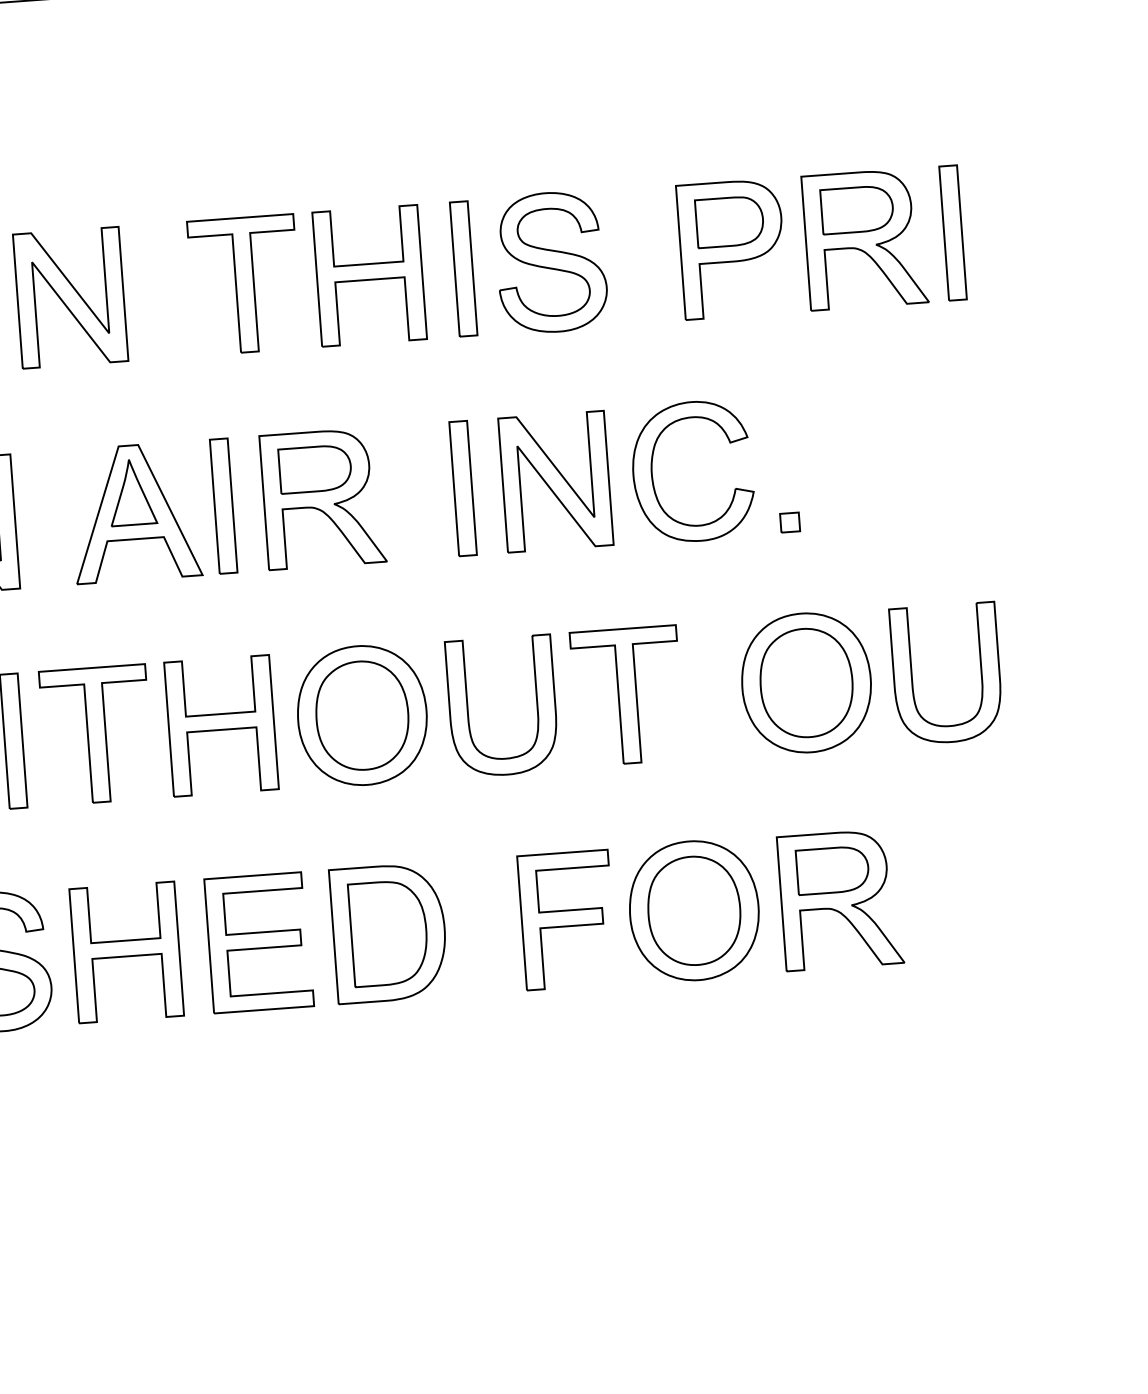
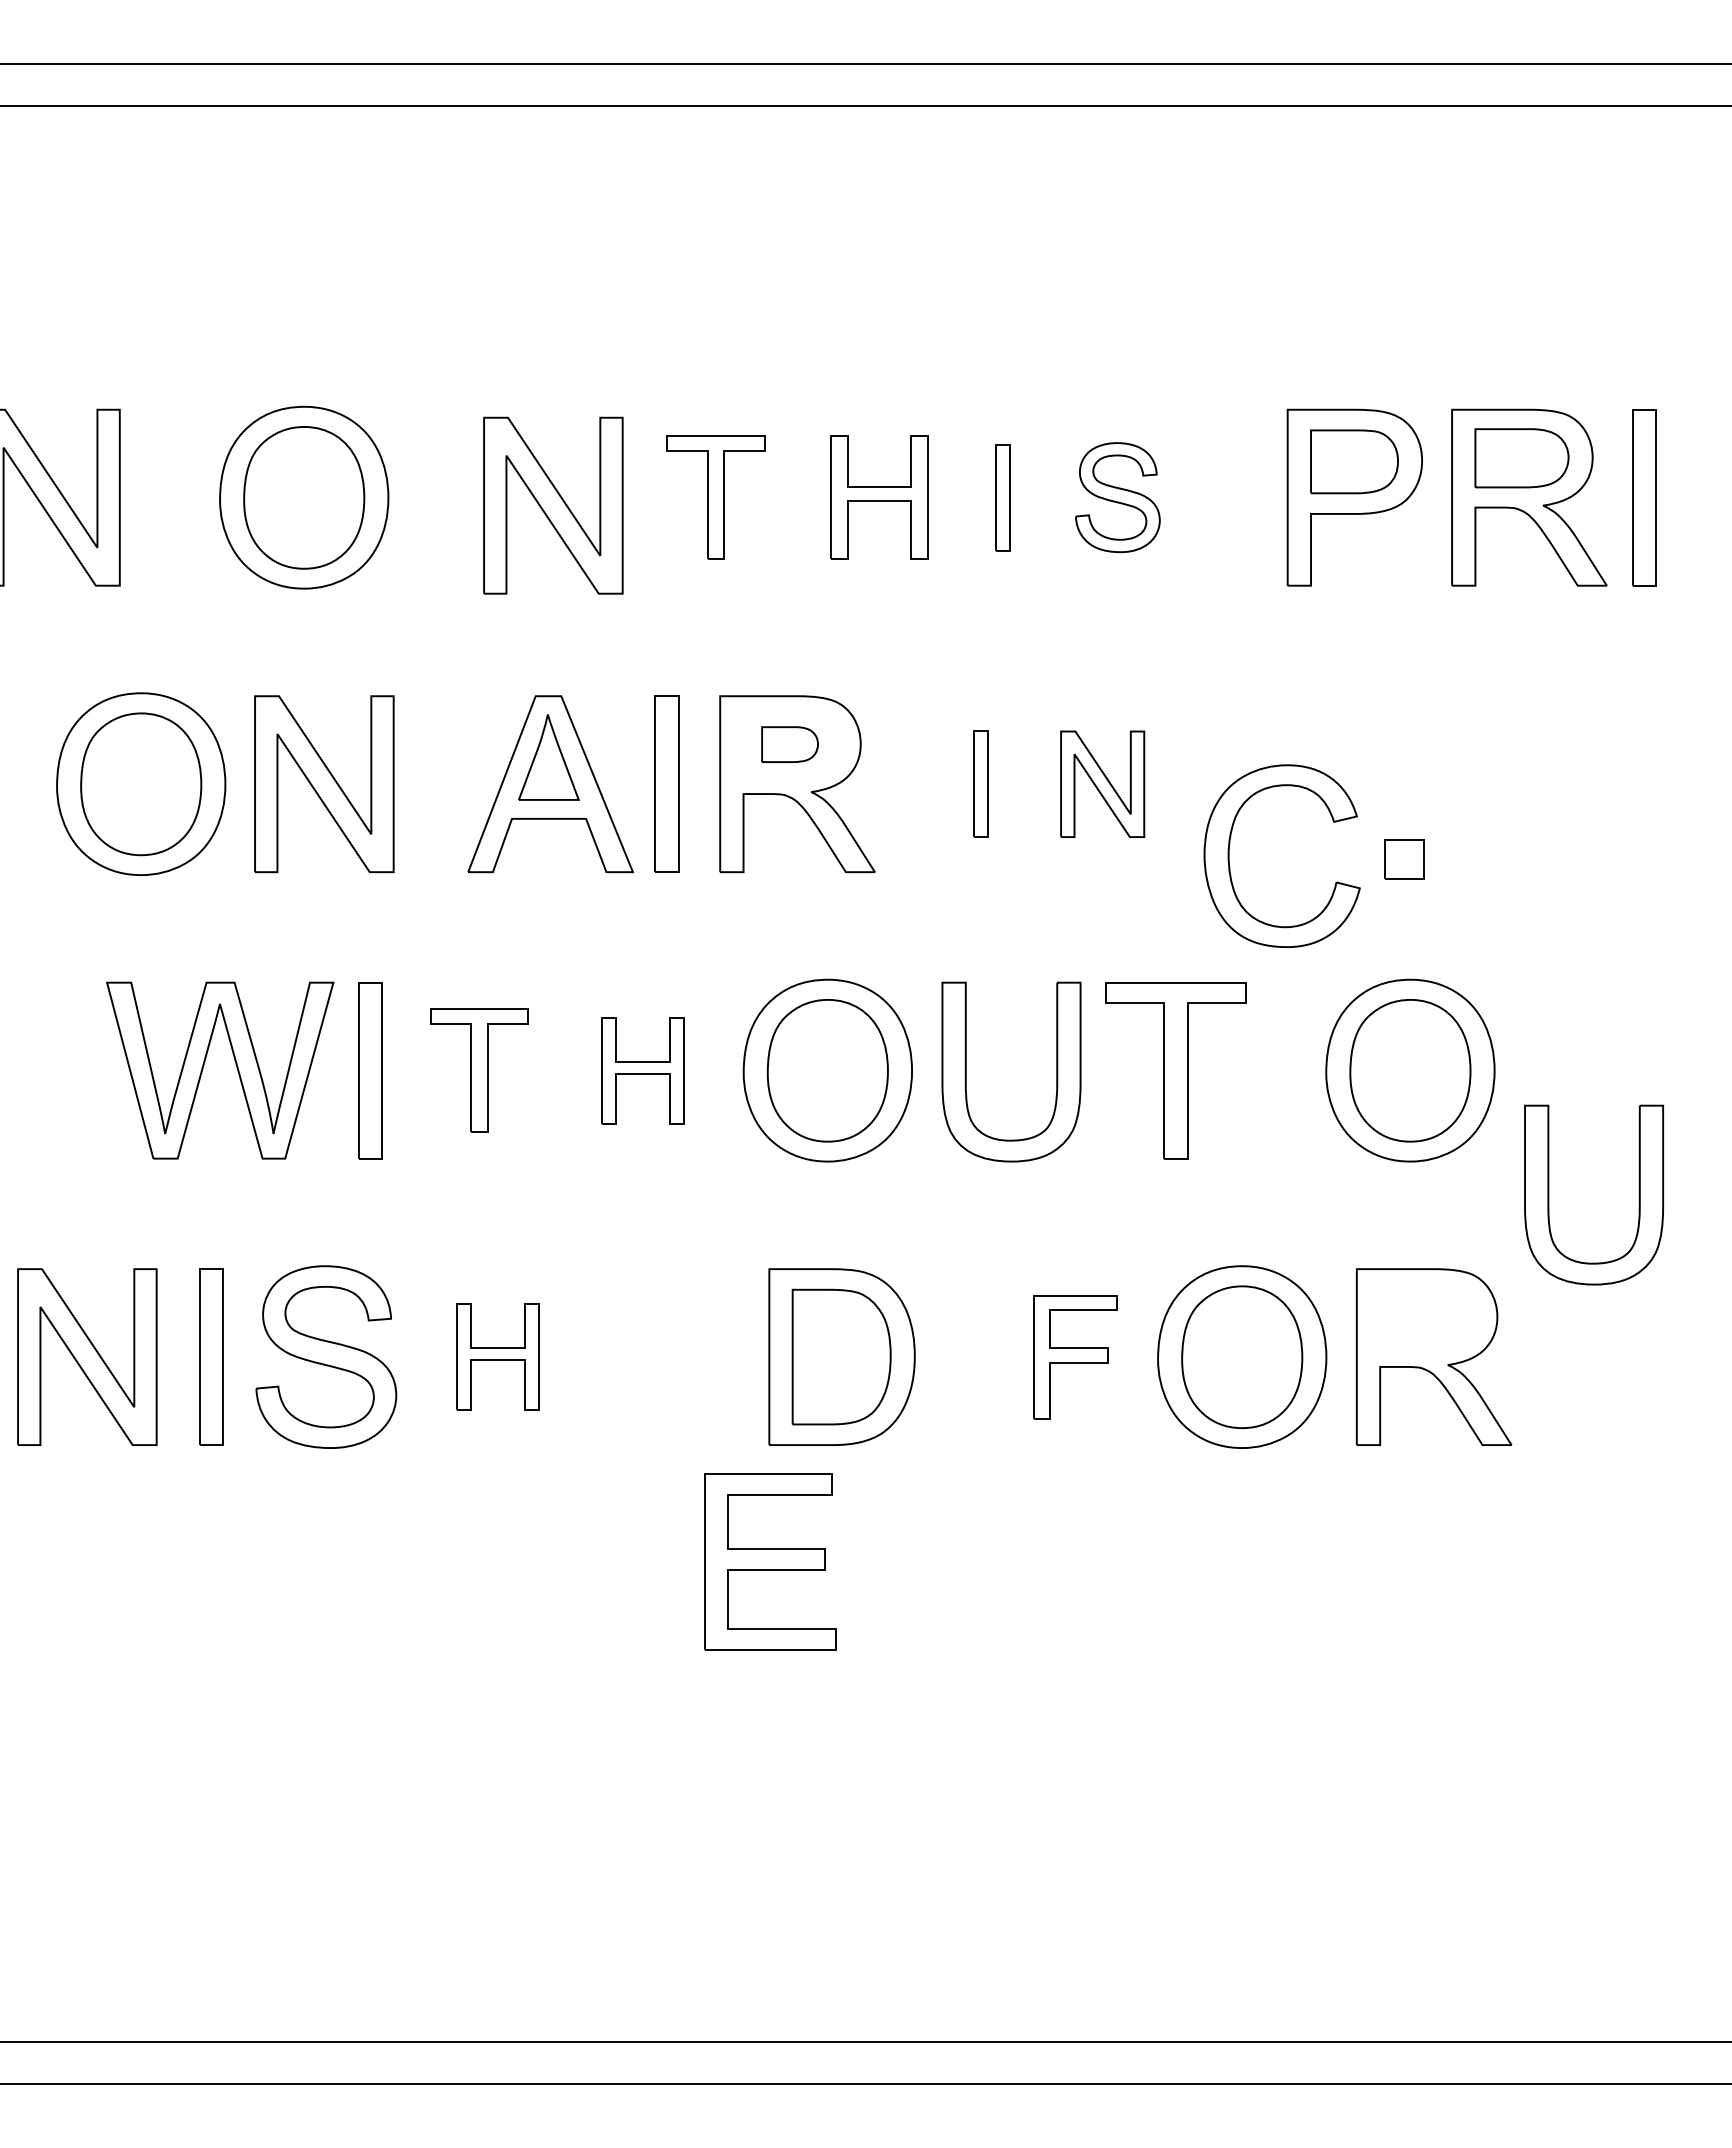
part: (551, 262) -> (1117, 497), size x0.6
part: (463, 268) -> (1002, 497), size x0.6
part: (369, 275) -> (879, 497), size x0.7
part: (244, 284) -> (715, 497), size x0.7
part: (70, 297) -> (553, 505), moved
part: (314, 469) -> (789, 744), size x0.6
part: (652, 474) -> (1229, 855), moved
part: (555, 482) -> (1102, 784), size x0.6
part: (462, 488) -> (980, 783), size x0.6
part: (790, 522) -> (1404, 859), size x1.6
part: (912, 675) -> (1549, 1194), moved
part: (221, 725) -> (642, 1070), size x0.6
part: (96, 734) -> (479, 1070), size x0.7
part: (832, 870) -> (1426, 1317), removed
part: (567, 919) -> (1075, 1356), size x0.7
part: (259, 942) -> (770, 1561), moved
part: (126, 952) -> (497, 1356), size x0.6

